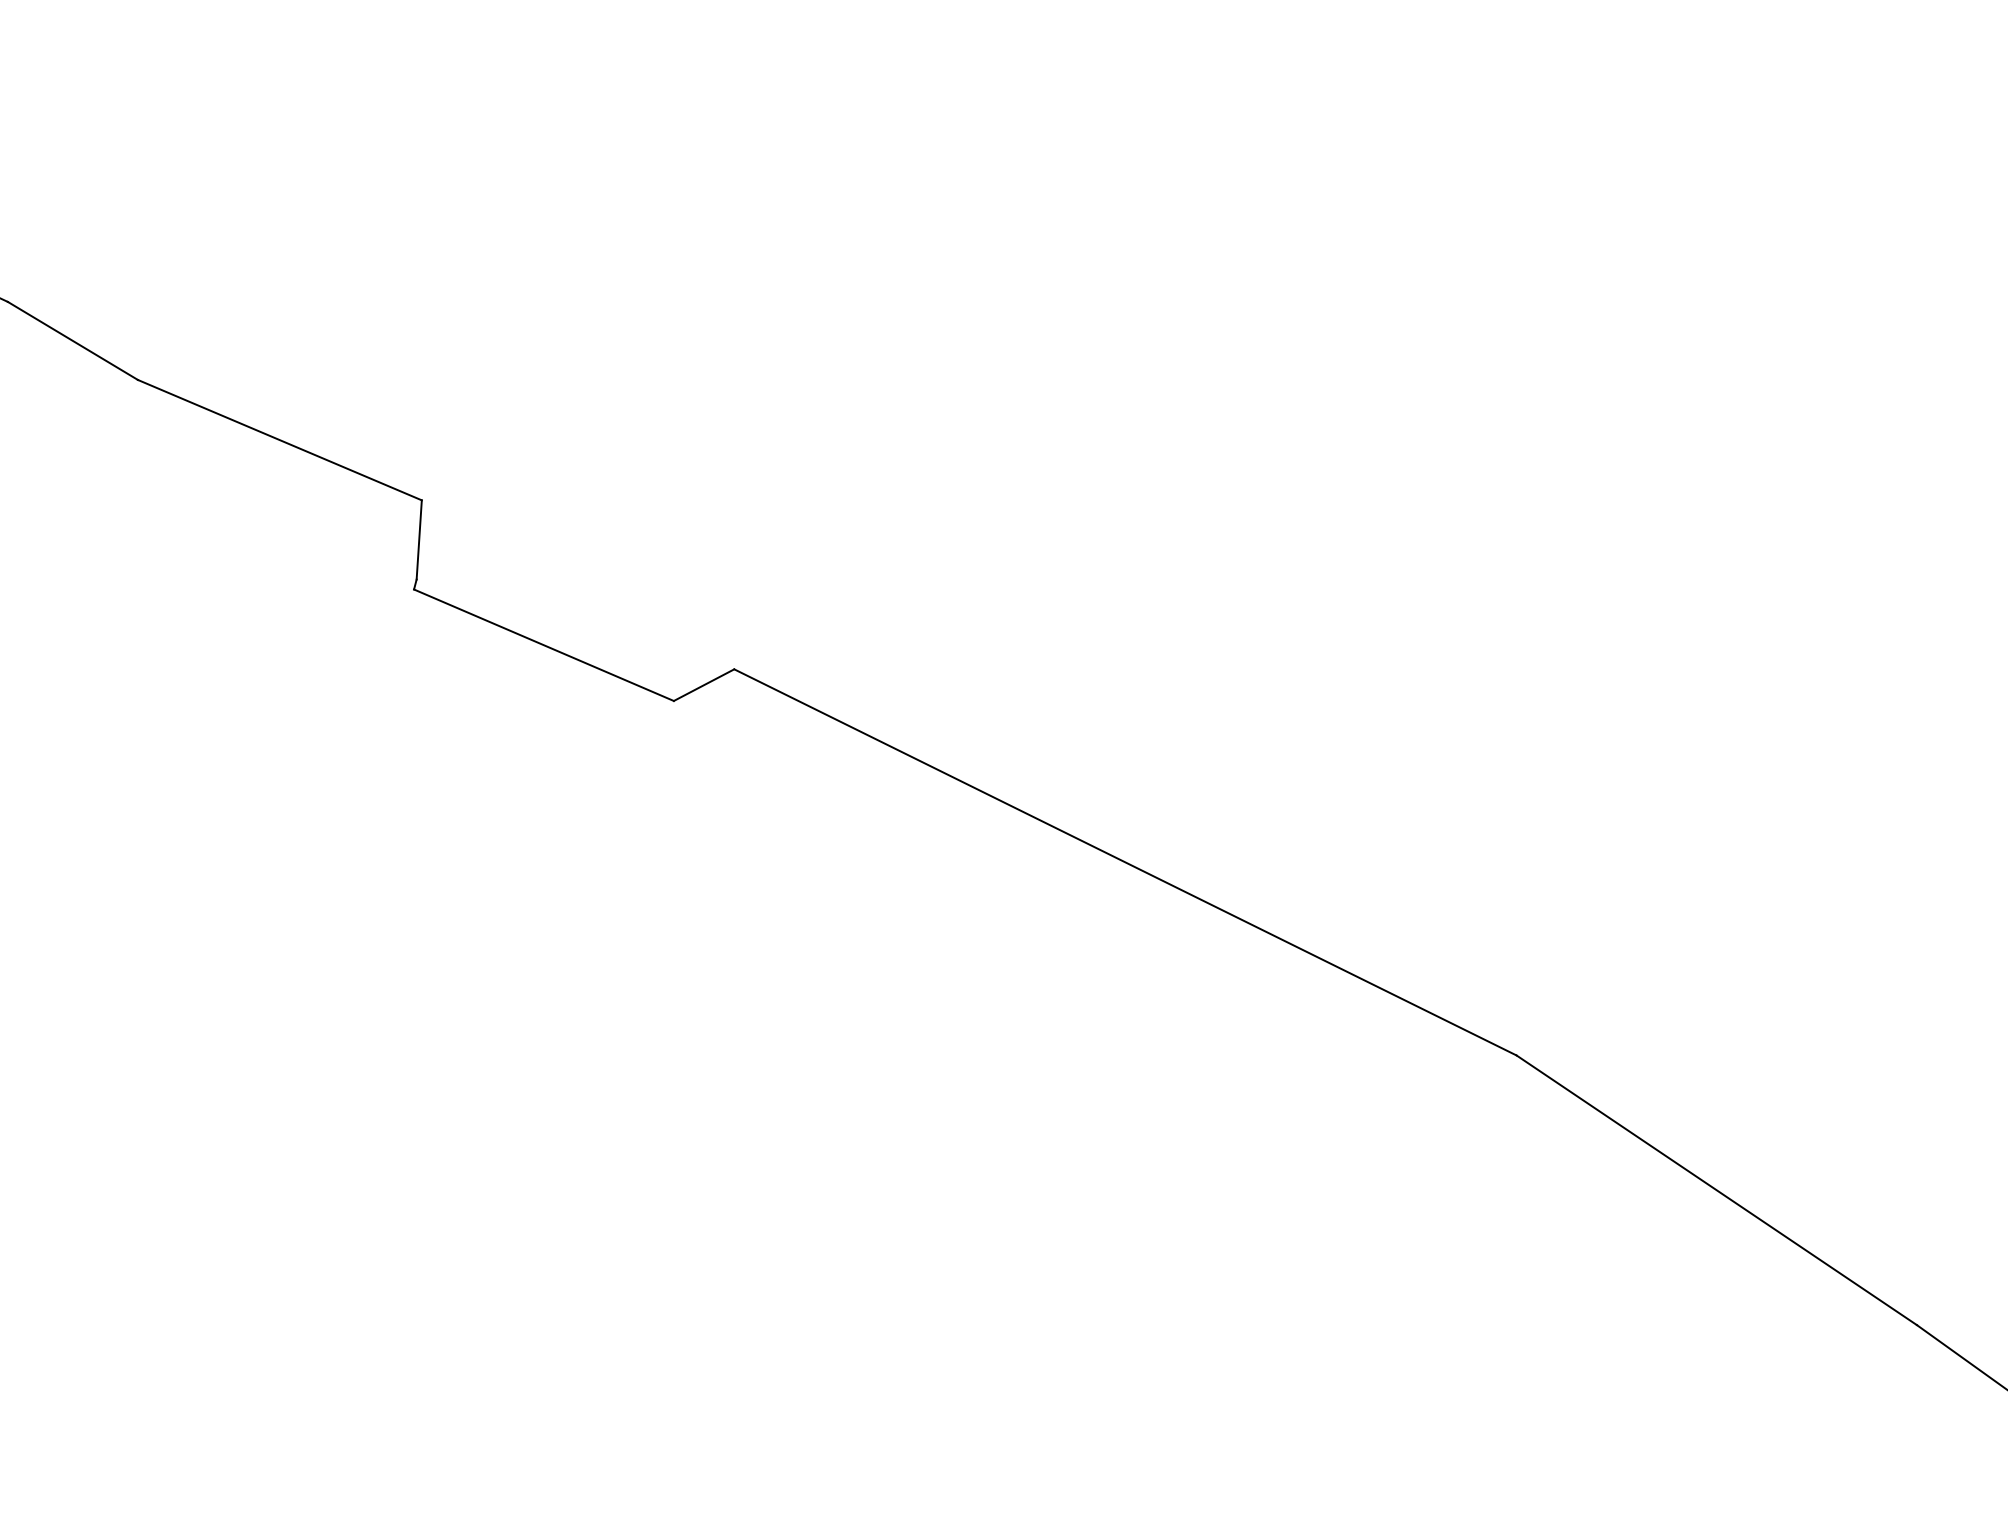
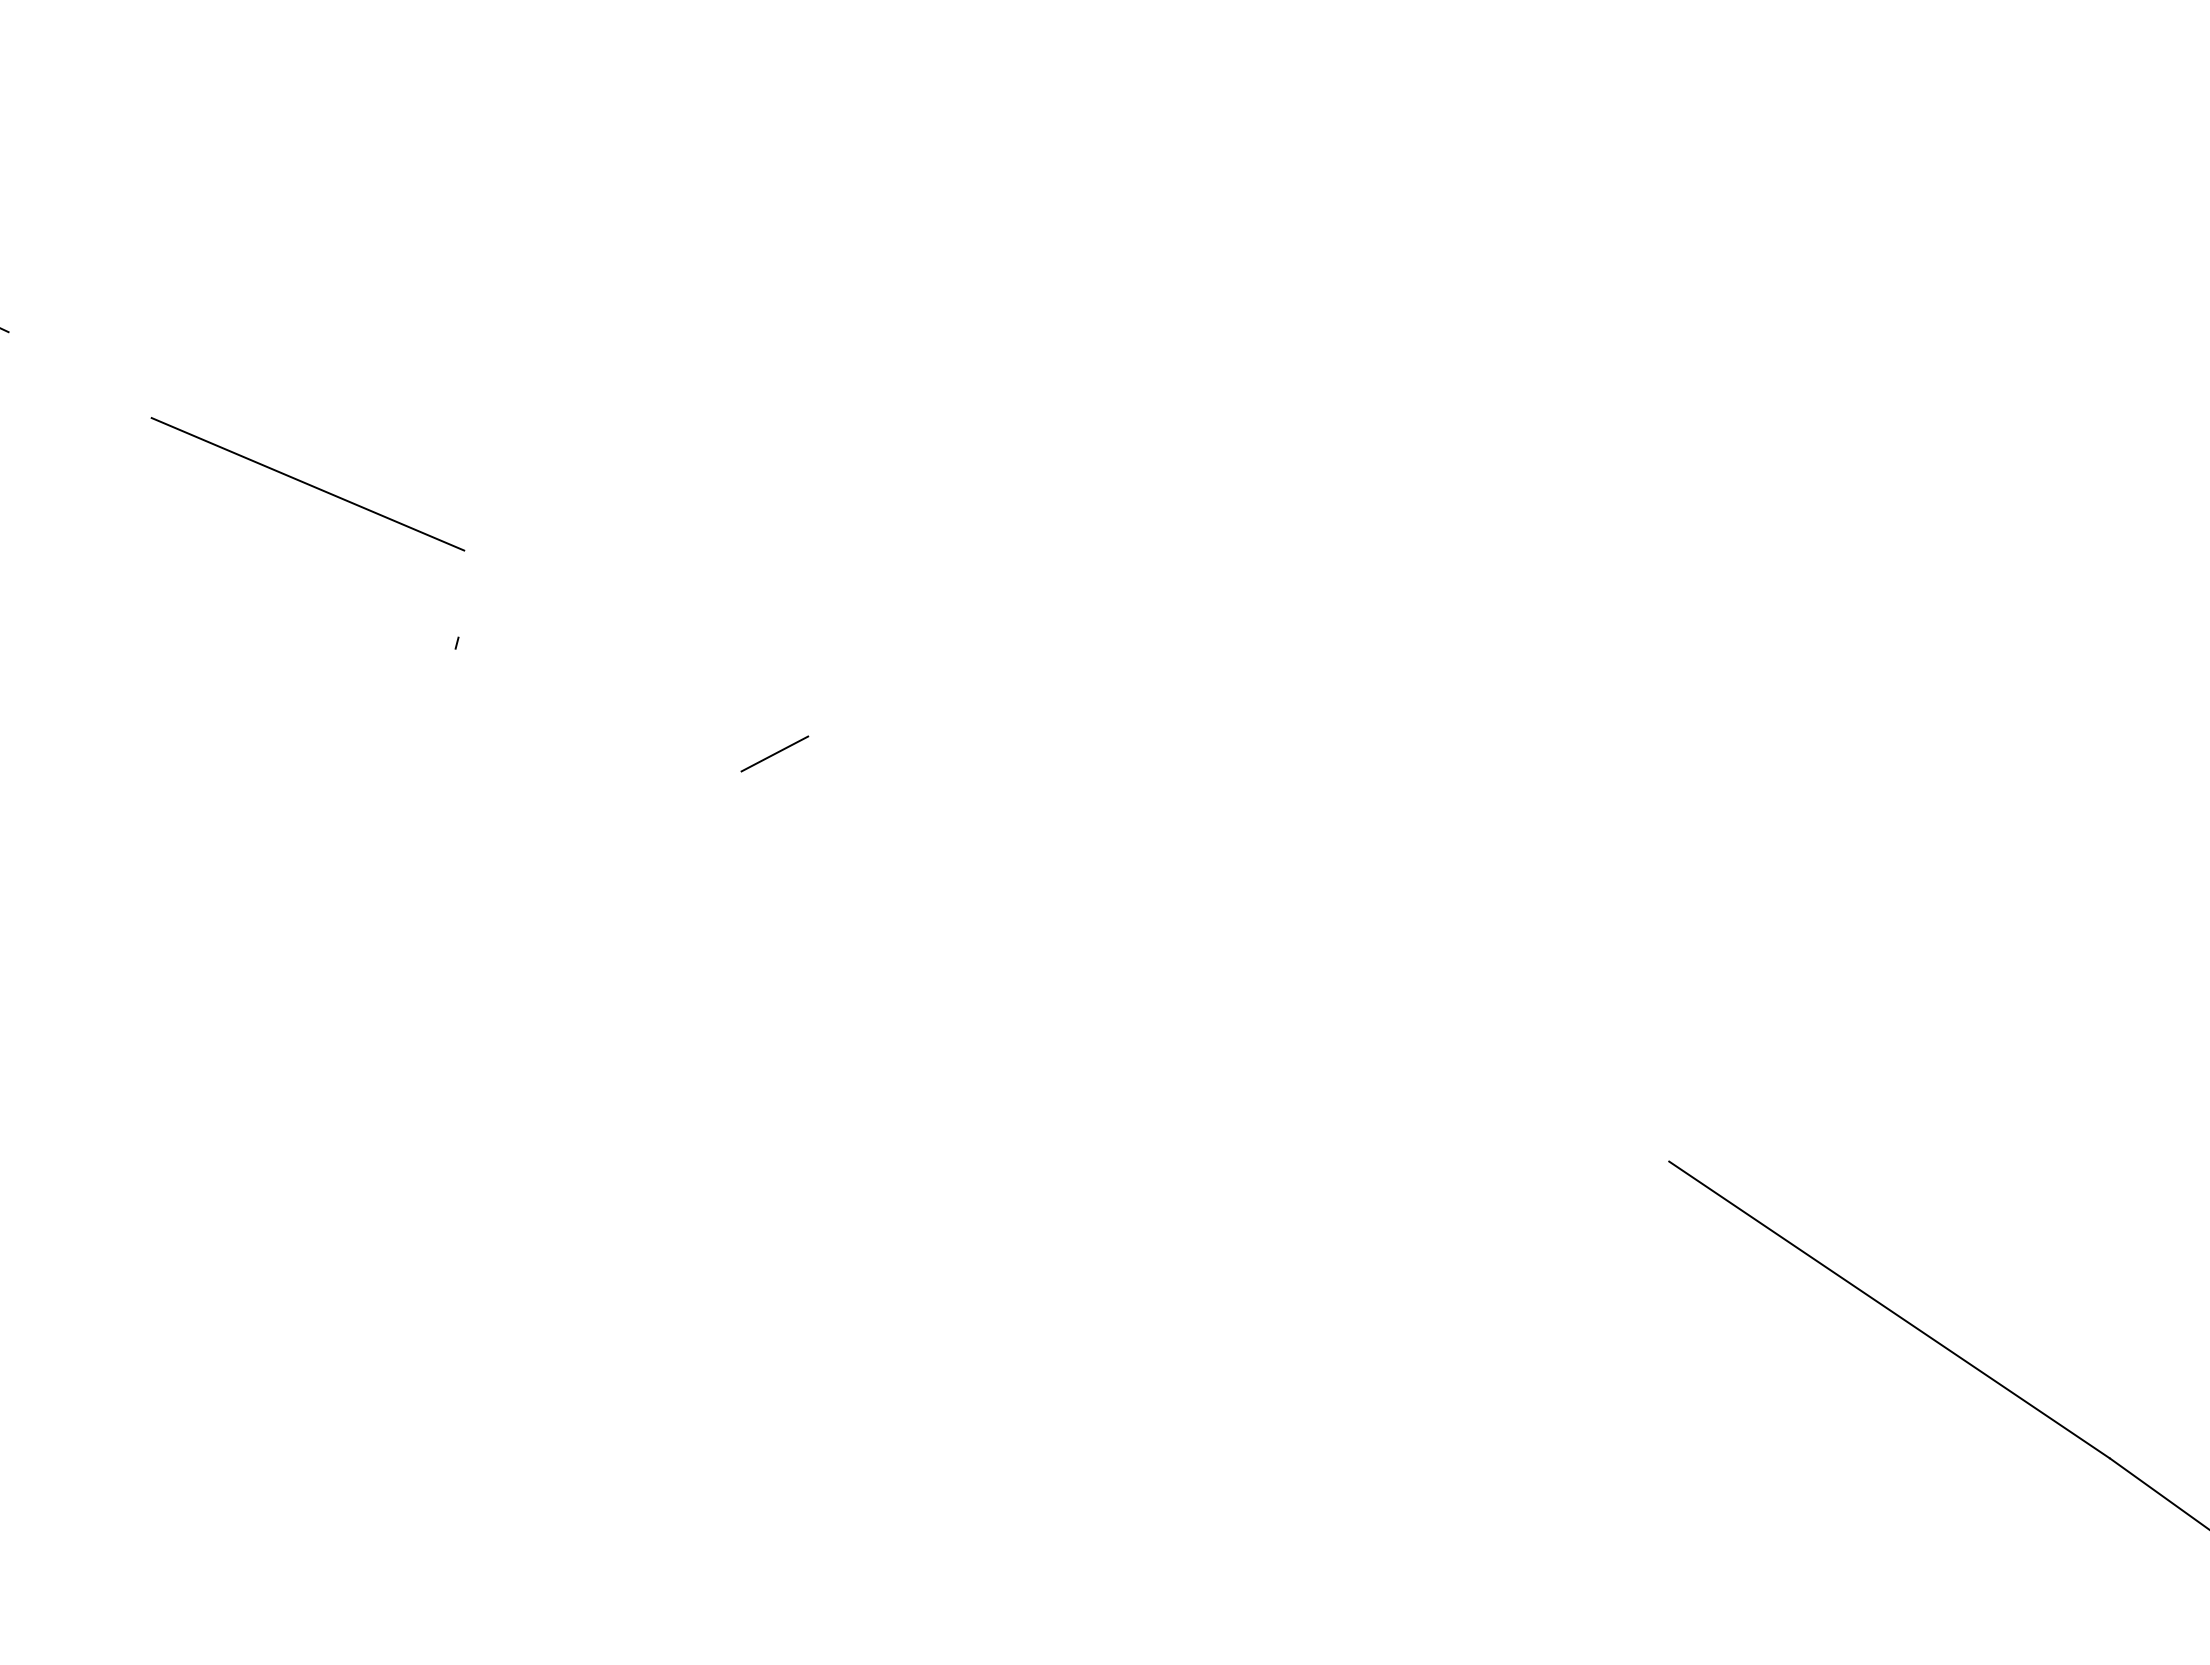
line: (72, 341) -> (79, 375), removed
line: (419, 539) -> (461, 593), removed
line: (543, 644) -> (598, 709), removed
line: (1125, 861) -> (1238, 948), removed

